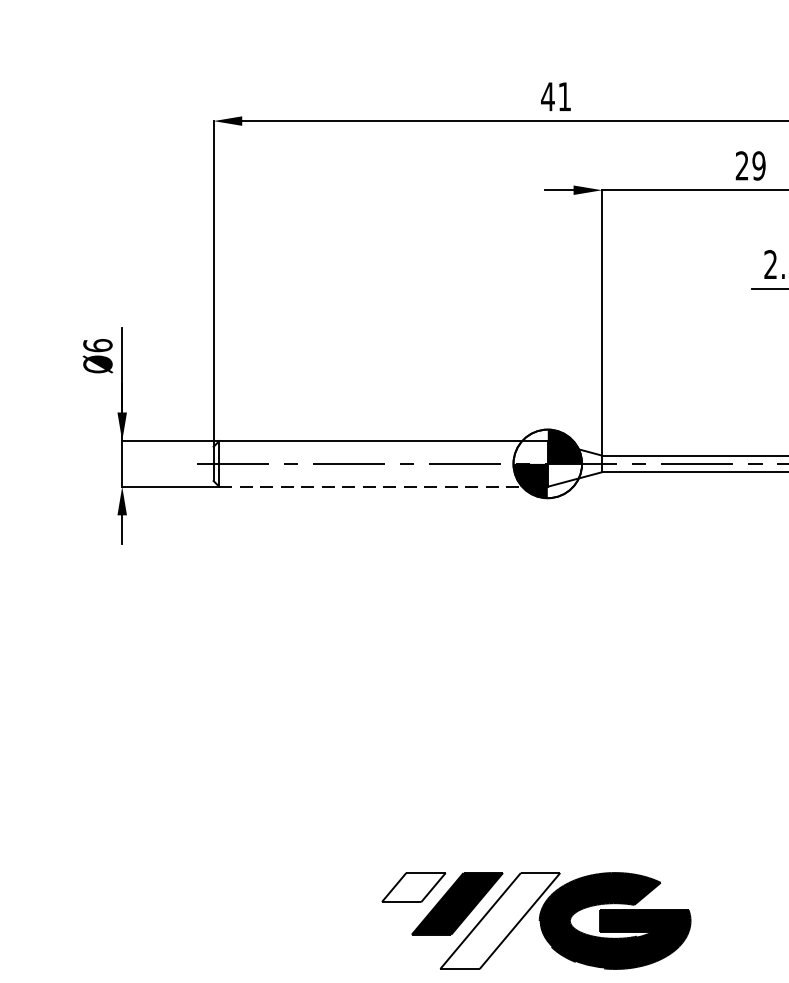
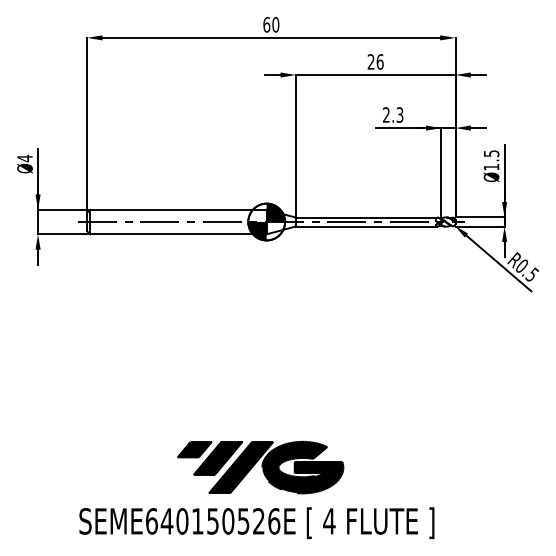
text: (556, 96) -> (271, 24), 41 -> 60
text: (757, 165) -> (379, 61), 29 -> 26
text: (96, 345) -> (24, 158), Ø6 -> Ø4
line: (383, 487) -> (178, 234), dashed -> solid
fill: (413, 887) -> (194, 449), added
fill: (499, 920) -> (240, 467), added

